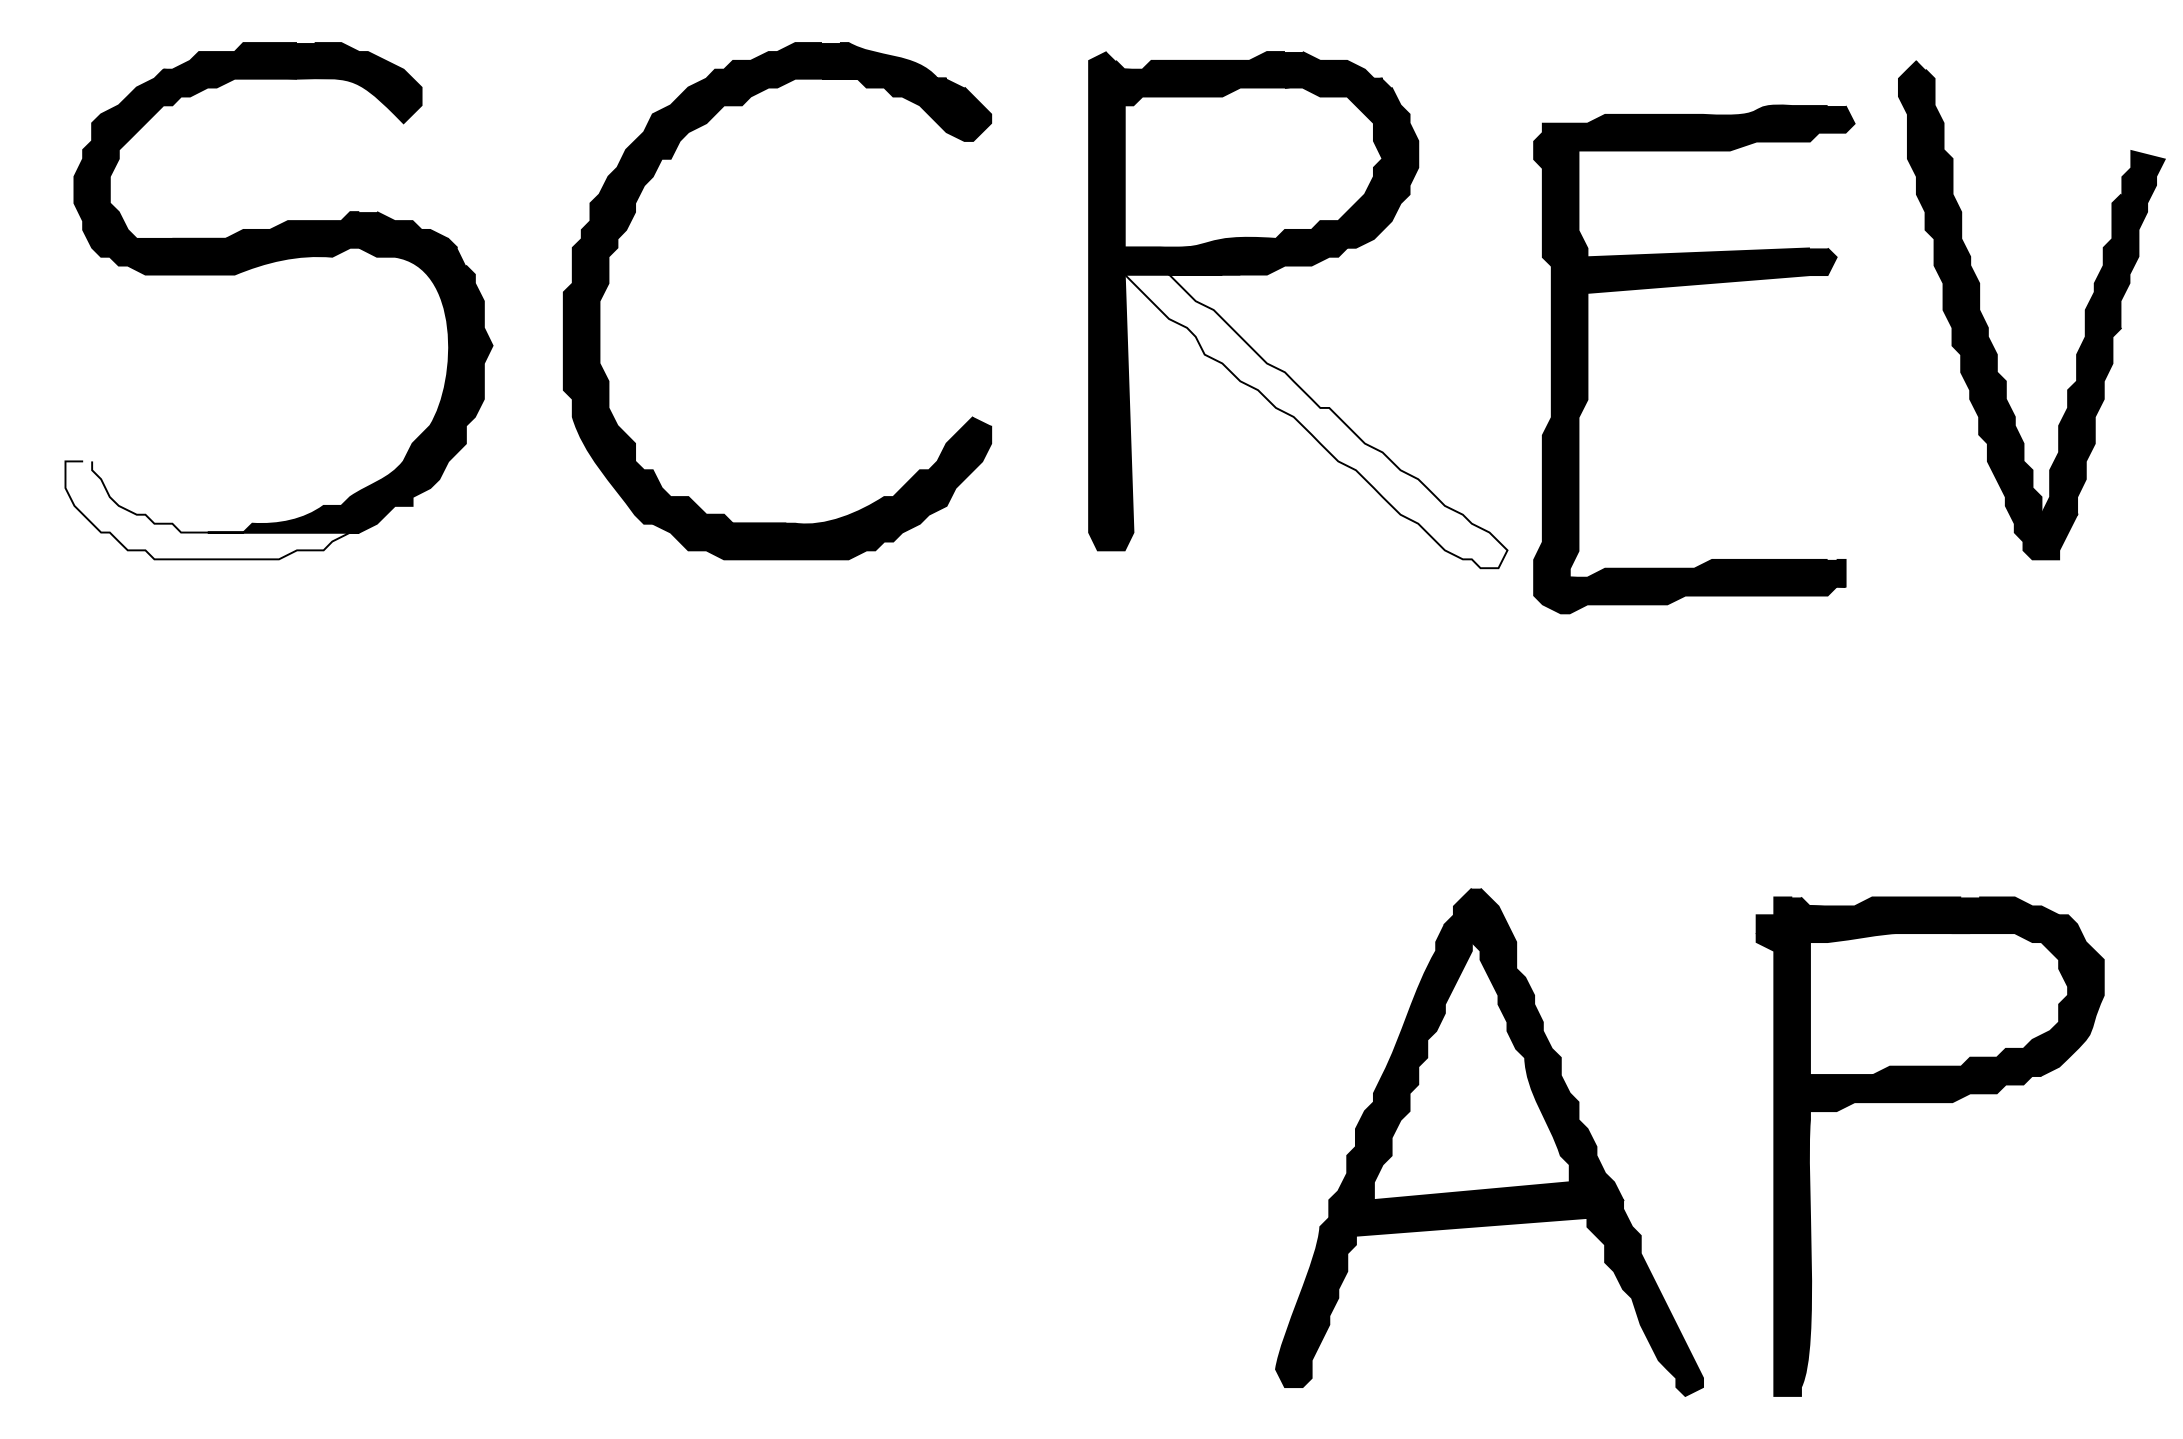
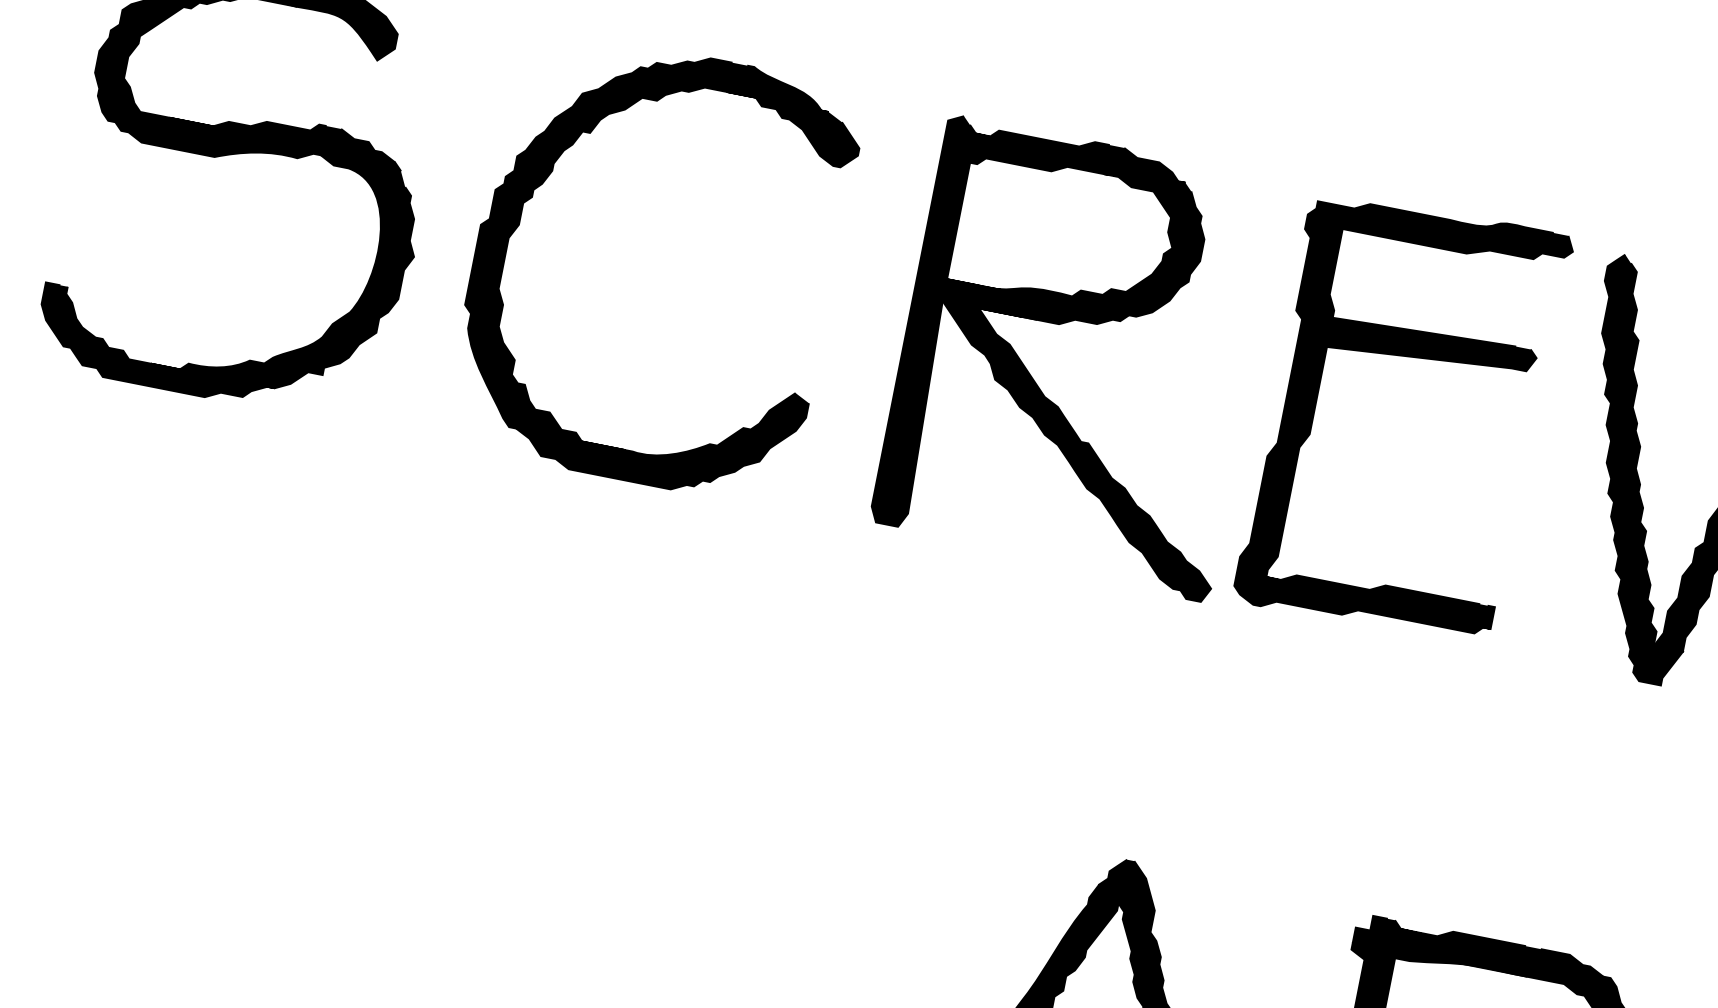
part: (1683, 286) -> (1406, 357), moved
fill: (1315, 421) -> (1074, 452), added
fill: (212, 510) -> (158, 346), added

